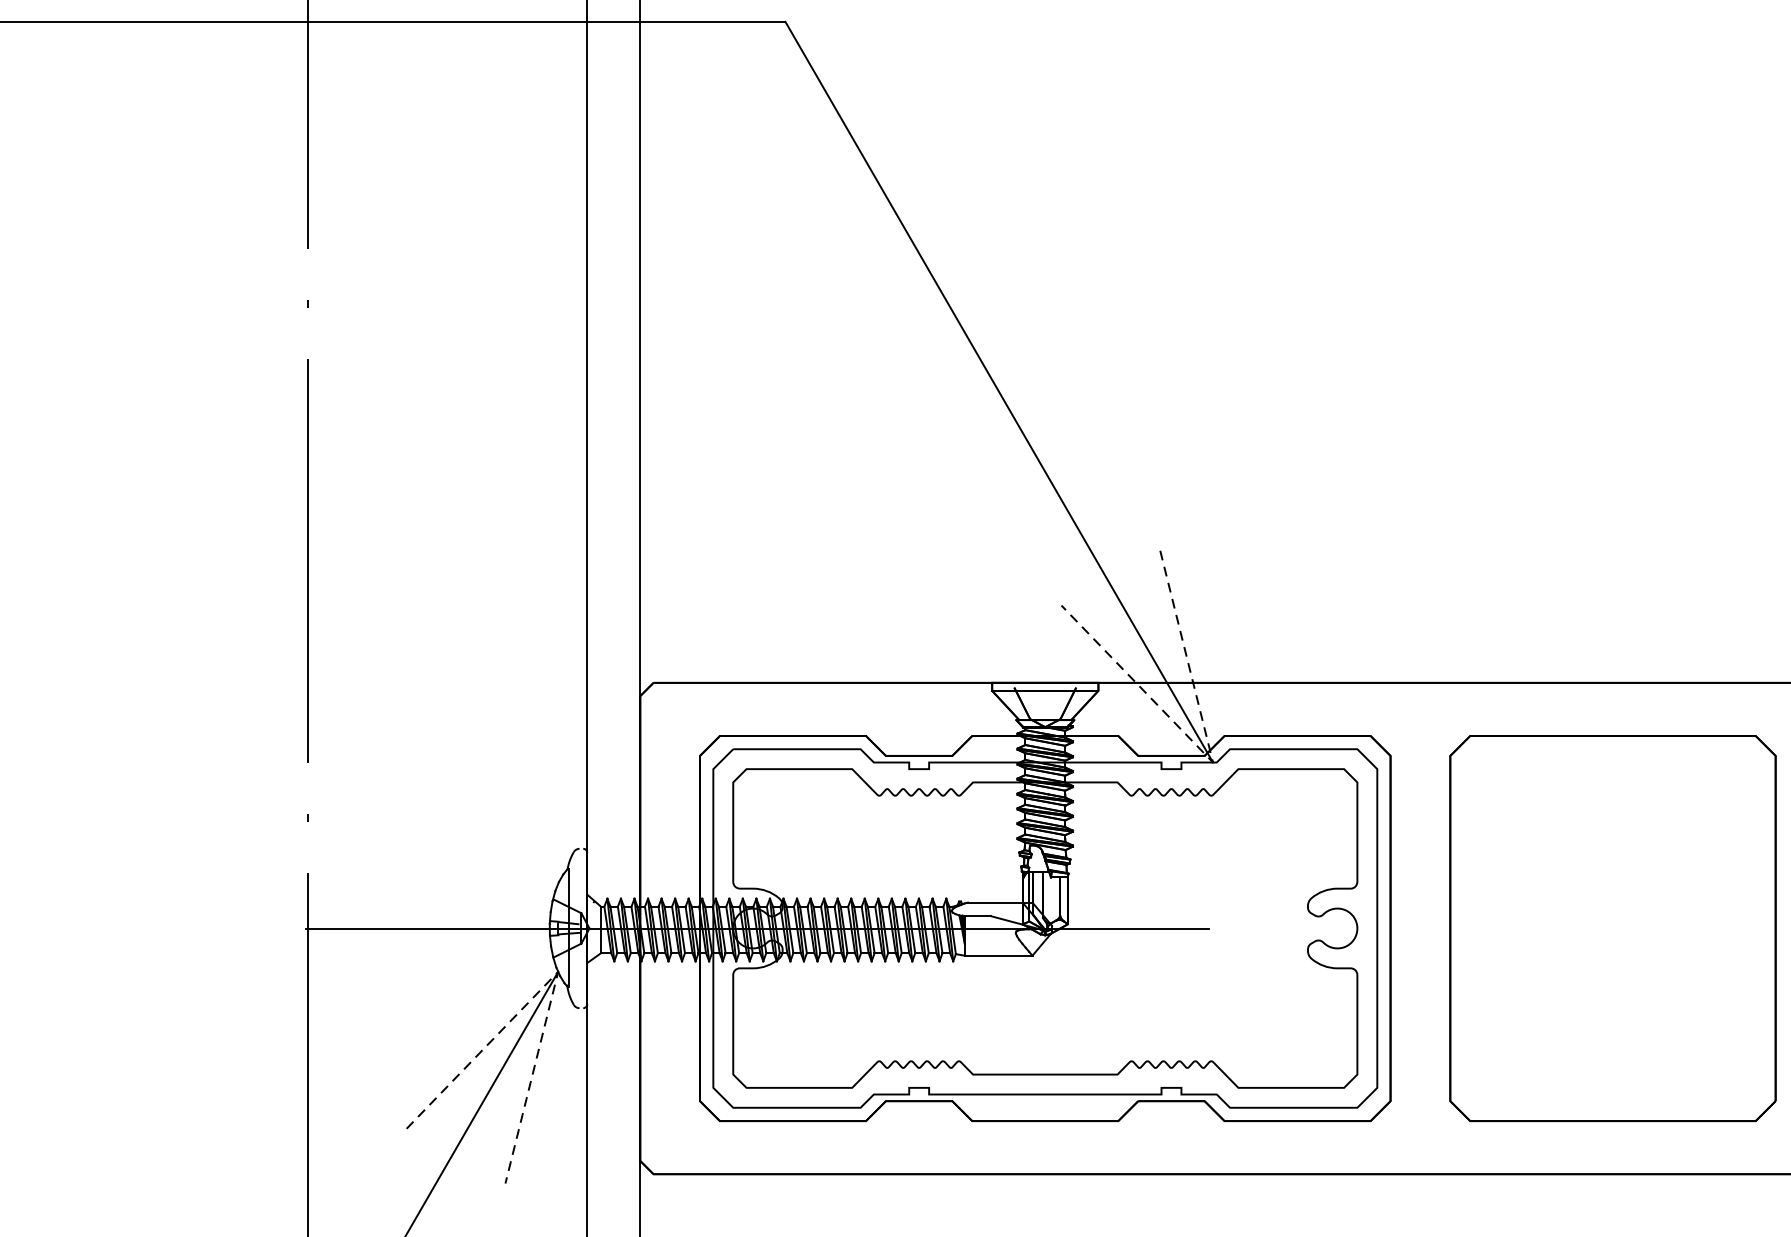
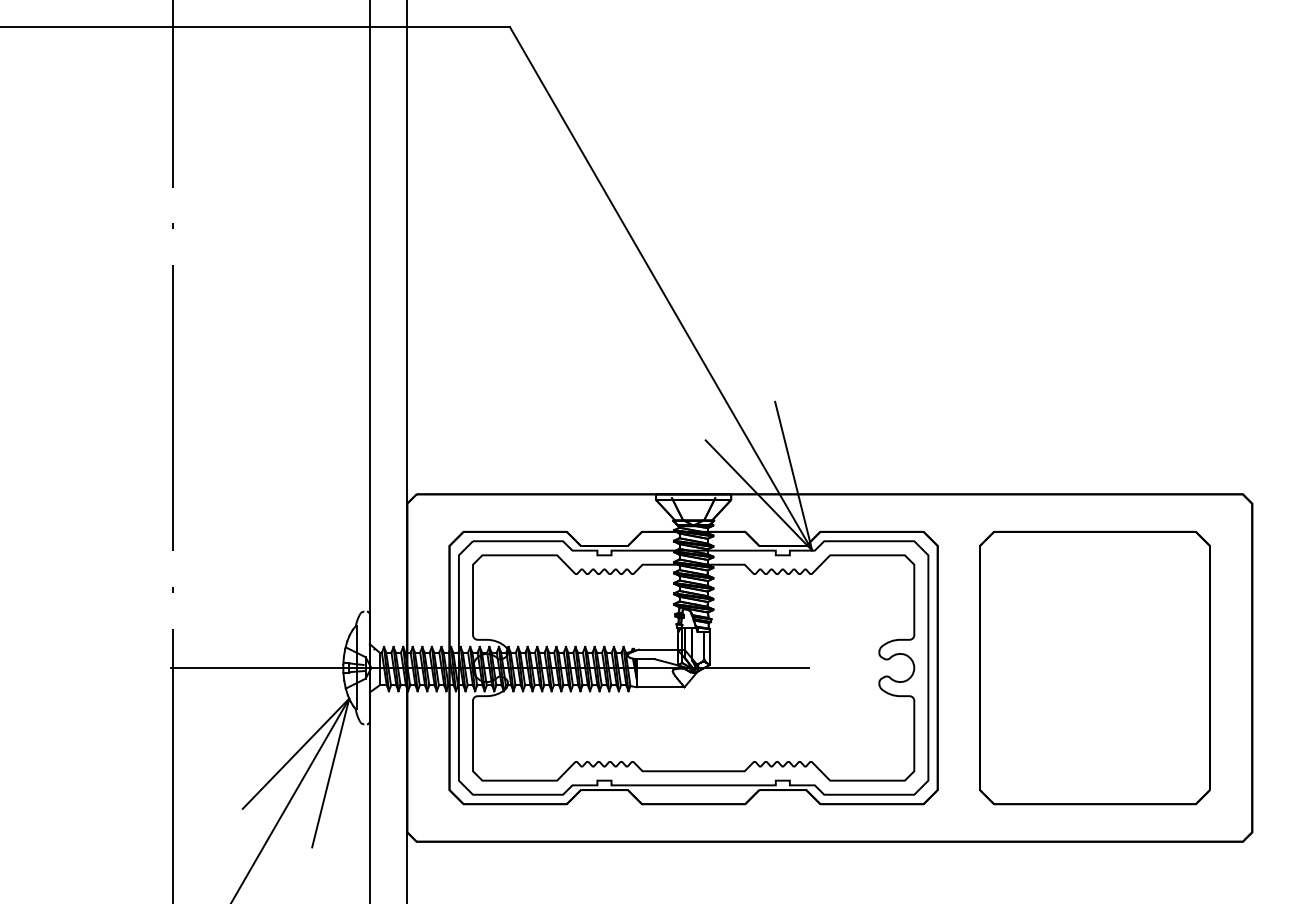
line: (1213, 762) -> (812, 550), dashed -> solid
line: (558, 971) -> (349, 698), dashed -> solid

